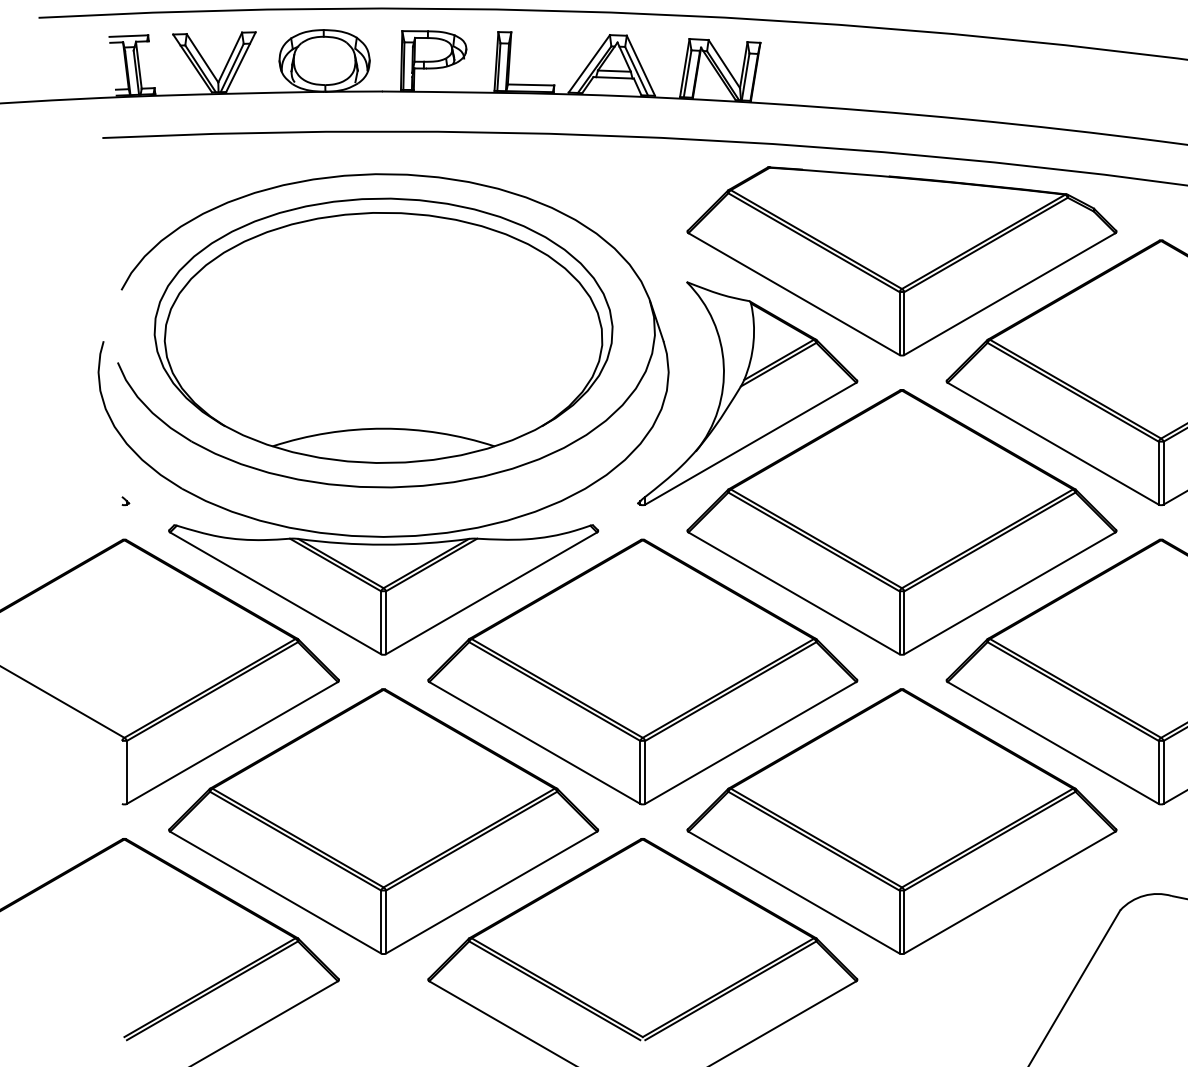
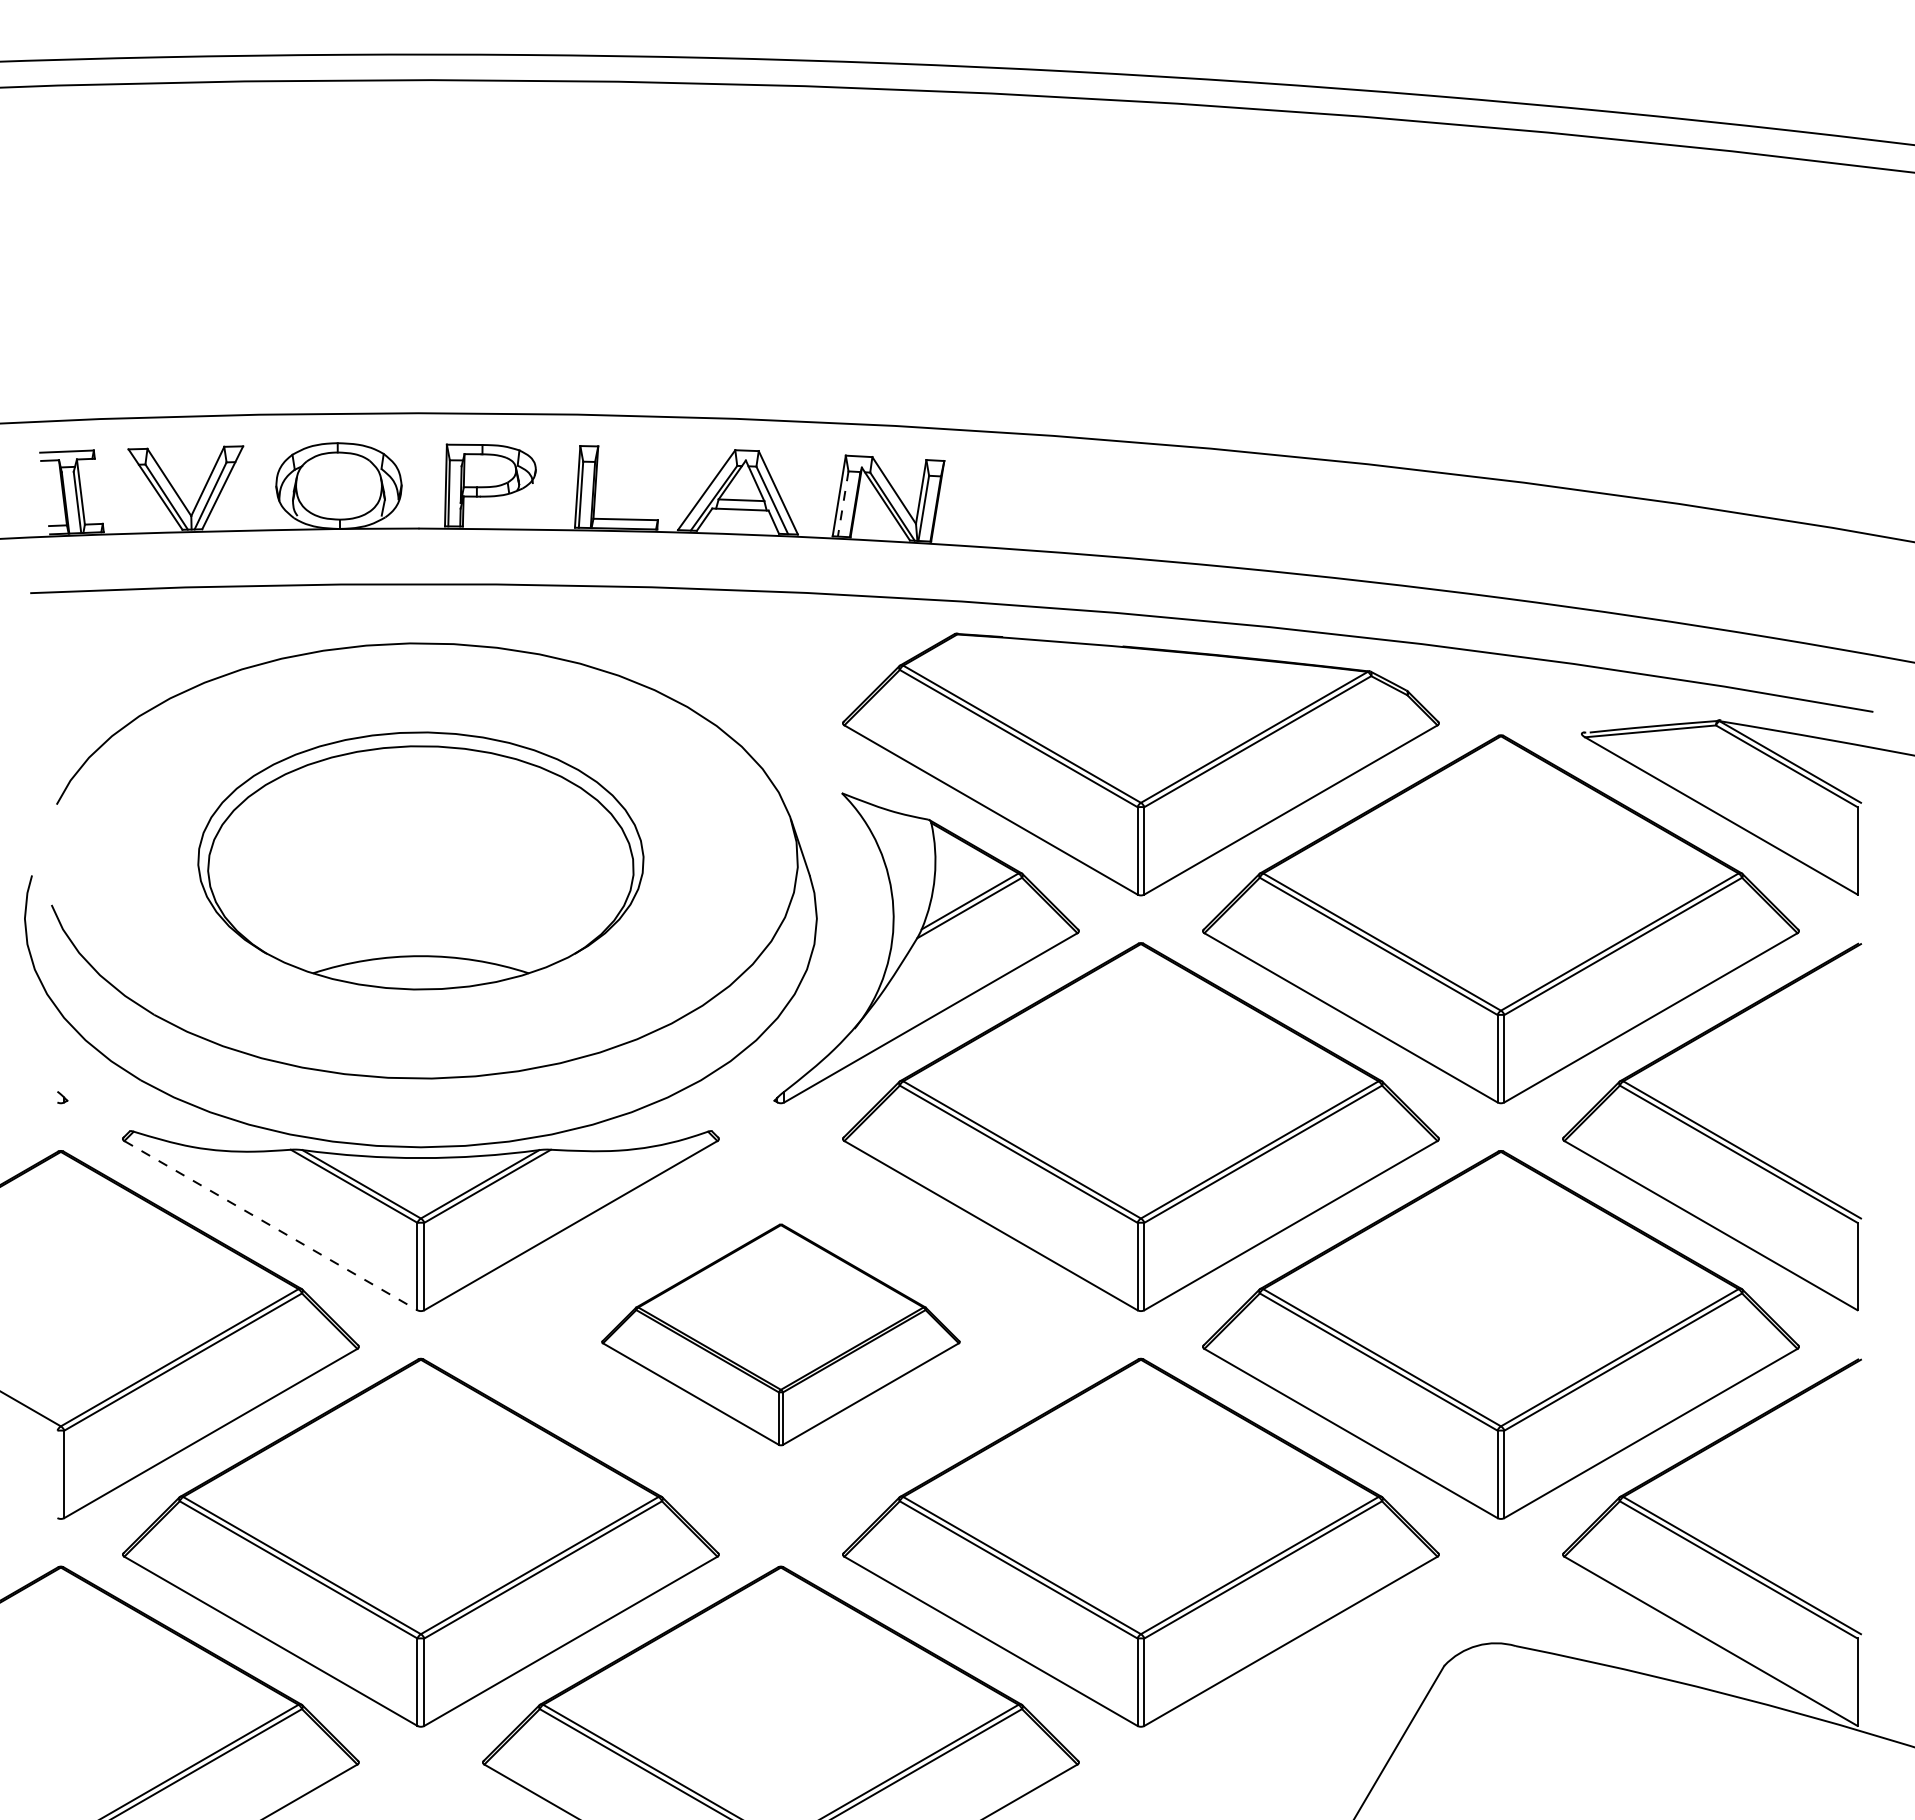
line: (687, 74) -> (843, 504), solid -> dashed
part: (383, 330) -> (420, 860), size x0.7
line: (276, 593) -> (271, 1225), solid -> dashed
part: (642, 671) -> (780, 1334), size x0.6

